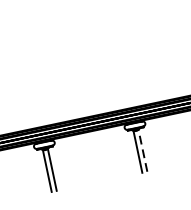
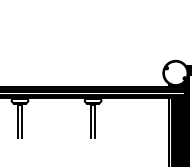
line: (143, 150) -> (95, 121), dashed -> solid

